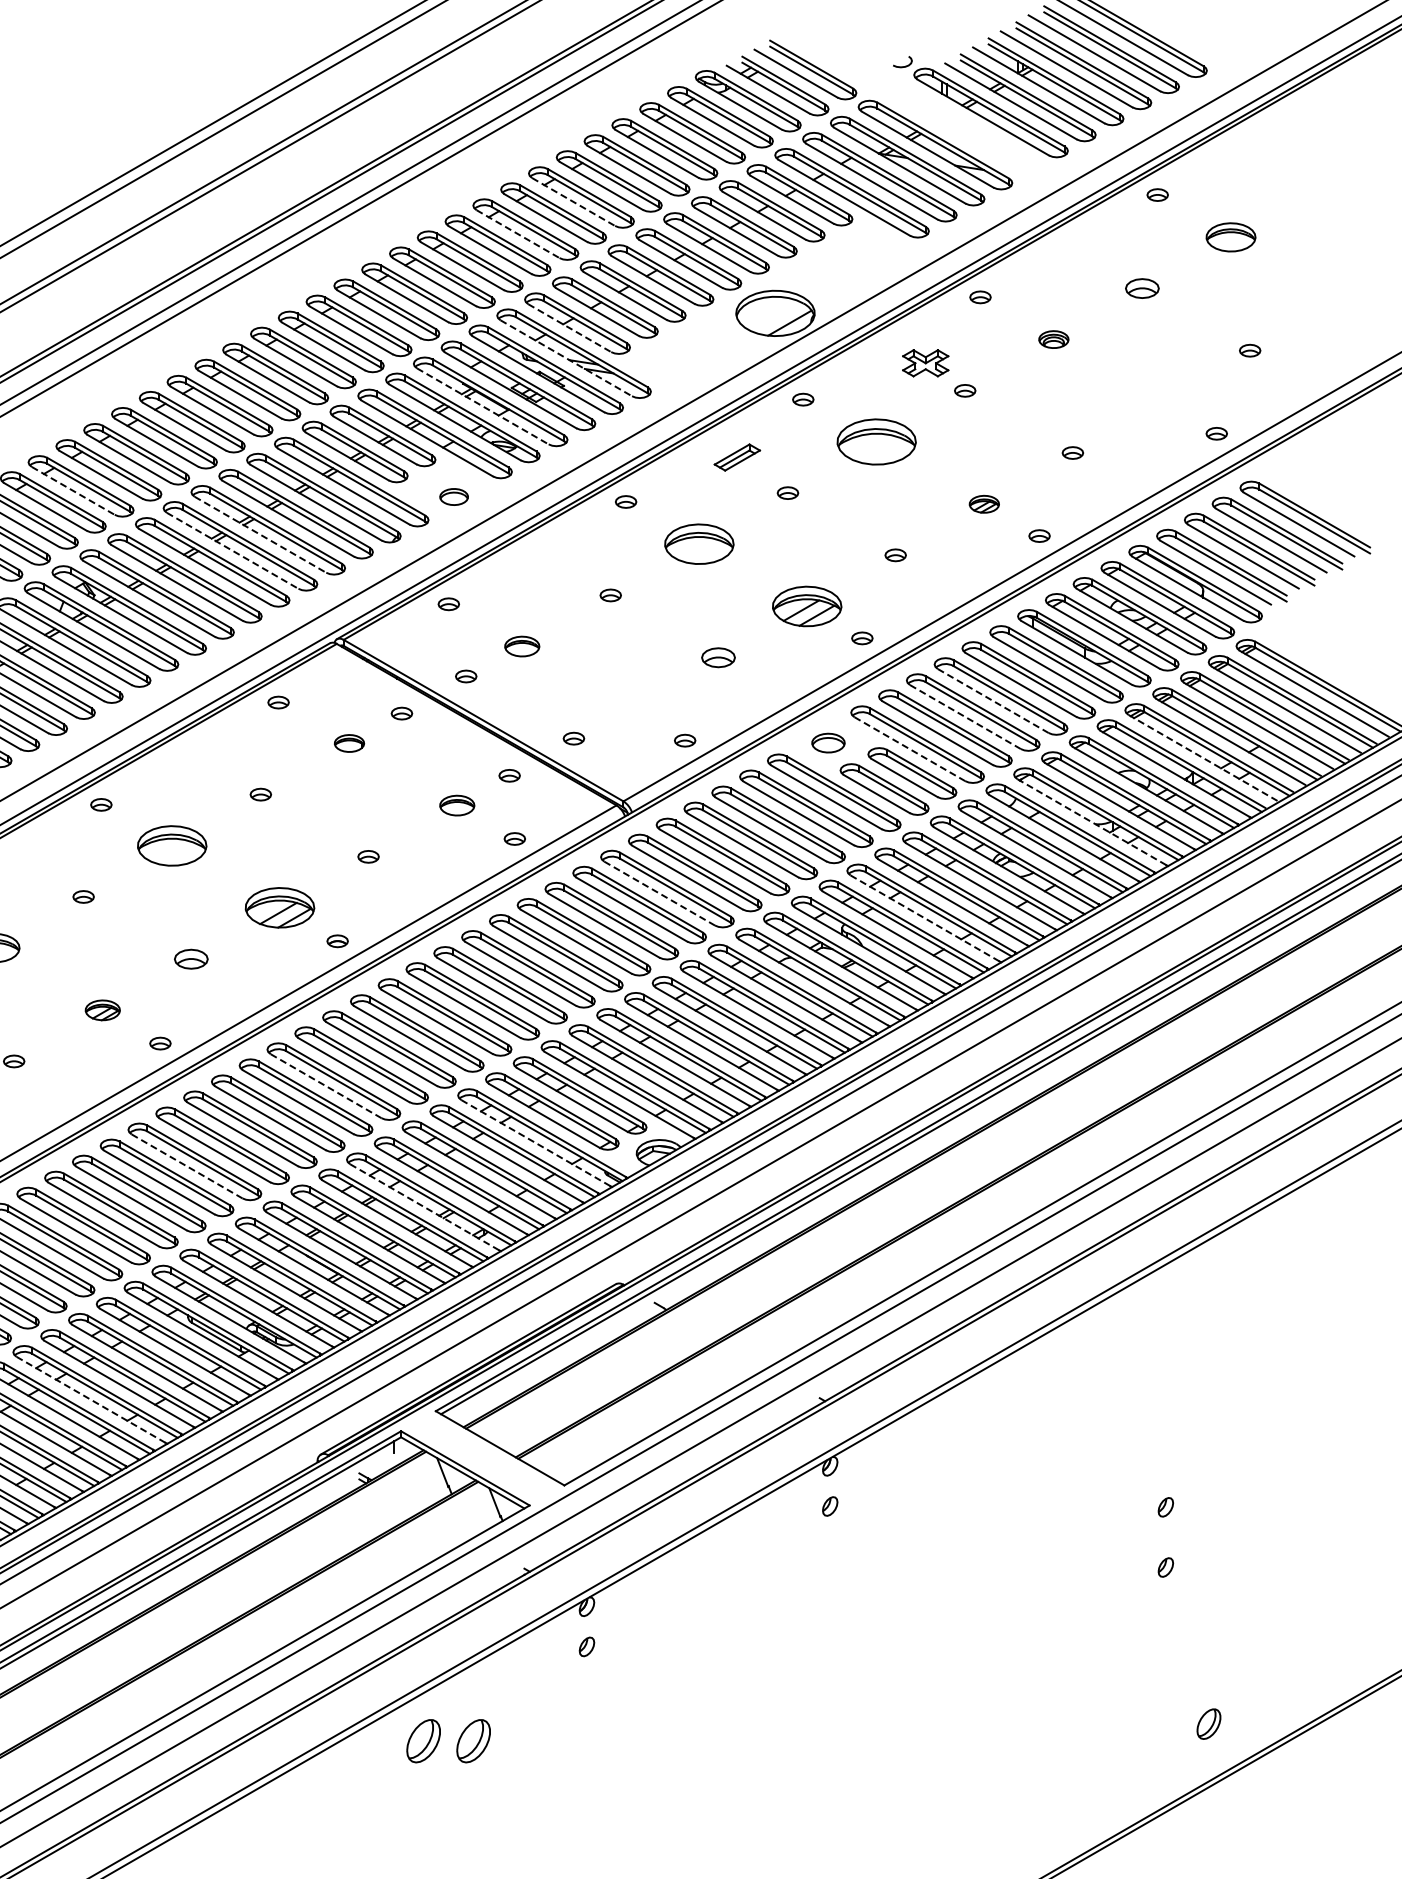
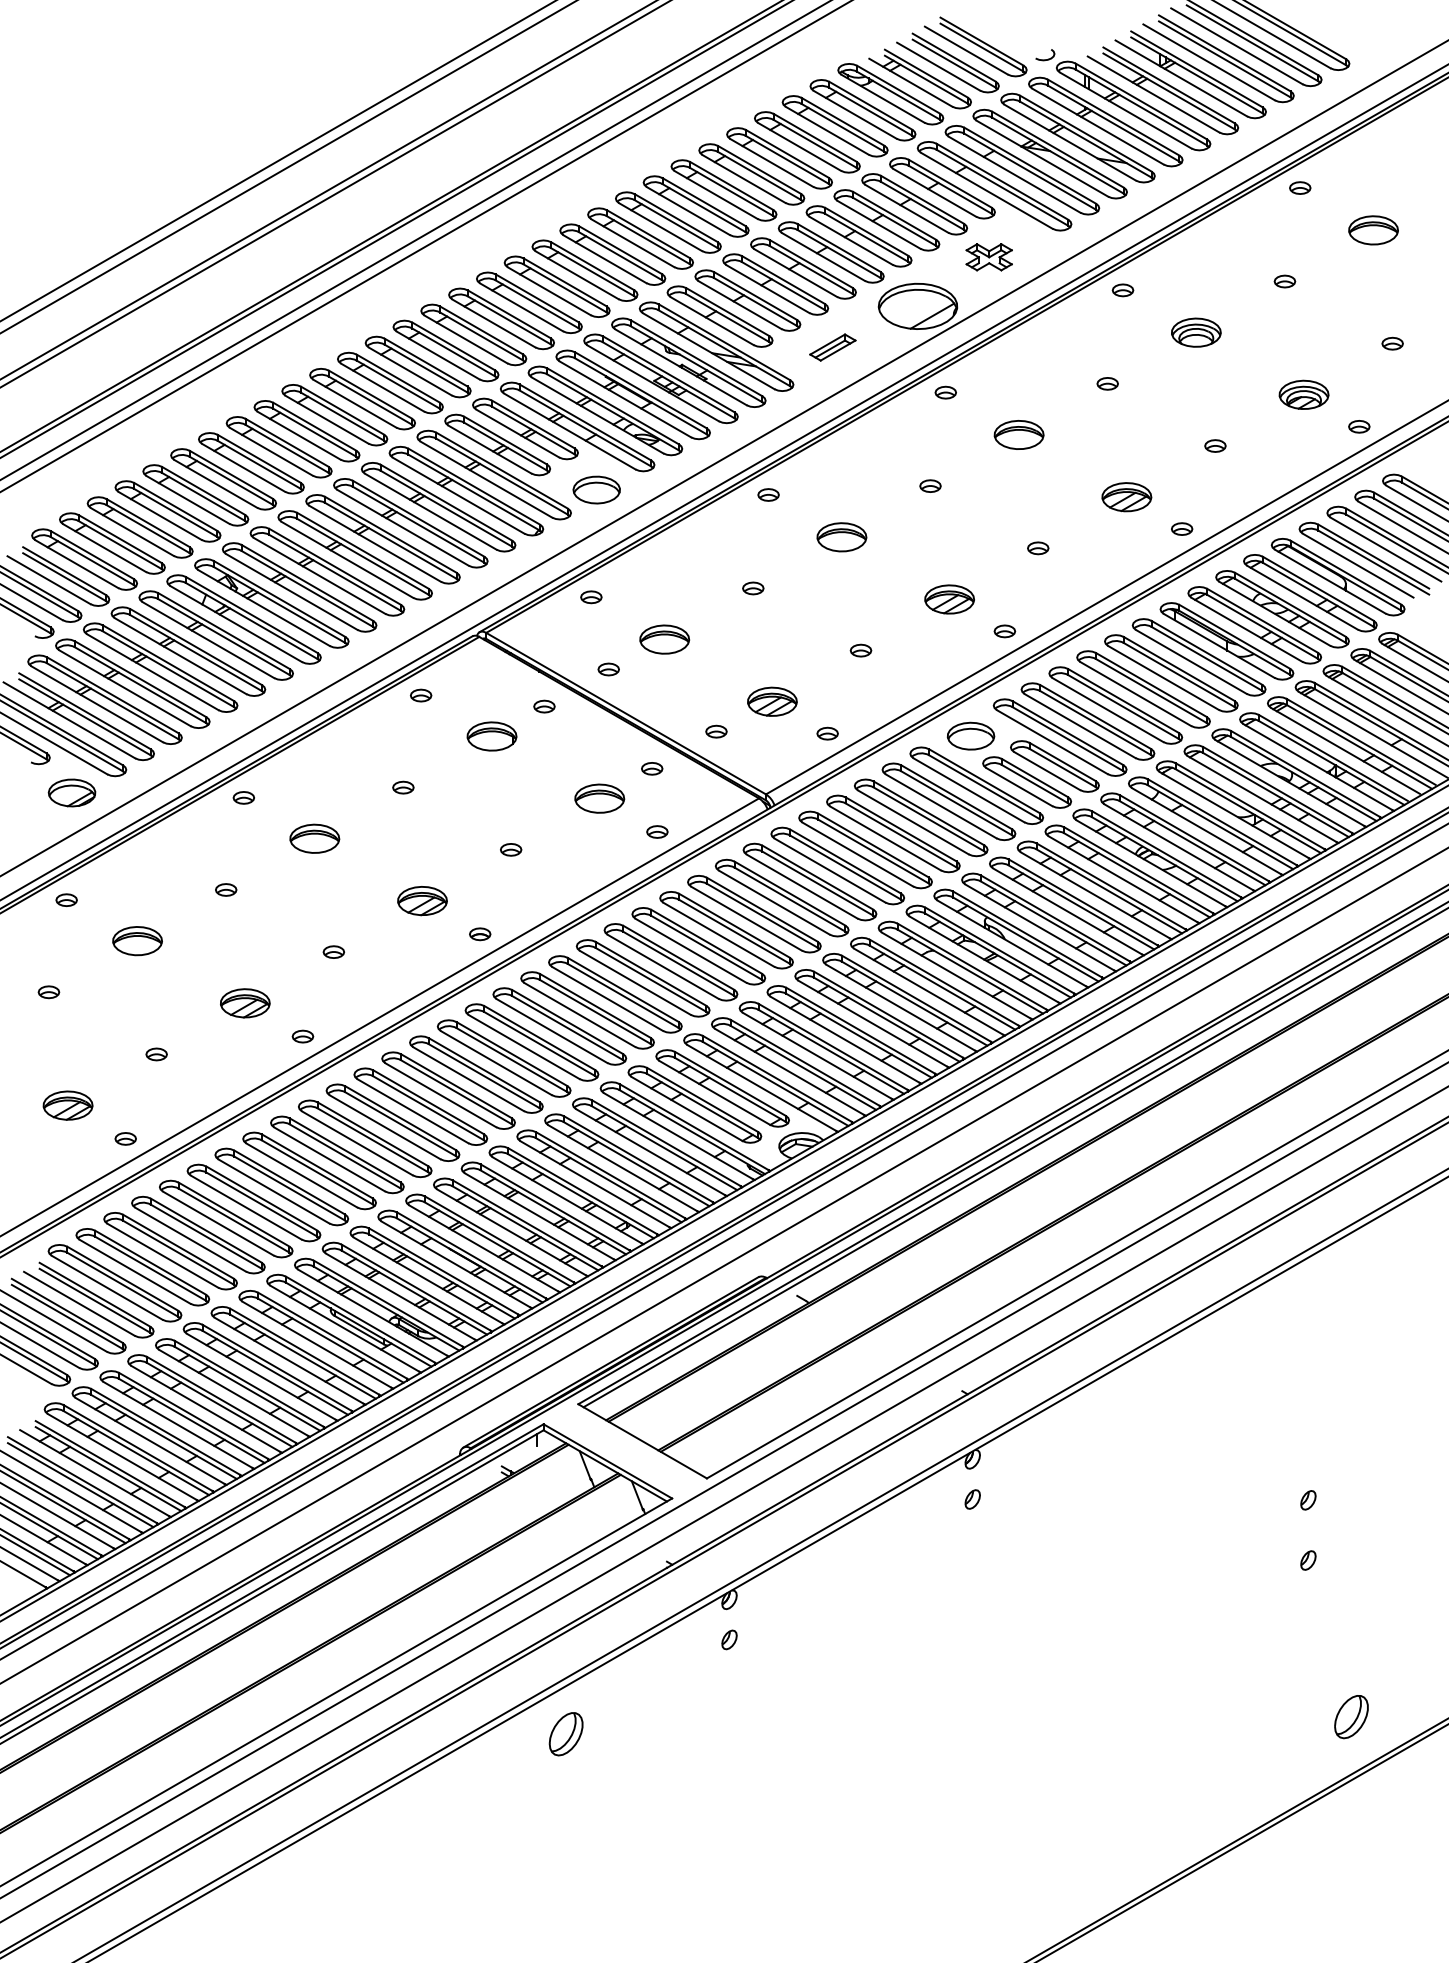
part: (910, 98) -> (1053, 91), added
line: (573, 202) -> (716, 195), dashed -> solid
line: (517, 234) -> (660, 227), dashed -> solid
part: (1141, 288) -> (1284, 281), size x0.62
line: (569, 328) -> (712, 321), dashed -> solid
part: (1053, 339) -> (1196, 332), size x1.67
line: (565, 358) -> (708, 351), dashed -> solid
part: (924, 363) -> (988, 257), moved
part: (1160, 401) -> (1303, 394), added
line: (482, 406) -> (625, 399), dashed -> solid
part: (875, 441) -> (1018, 434), size x0.62
part: (736, 457) -> (832, 347), moved
line: (72, 490) -> (215, 483), dashed -> solid
part: (453, 496) -> (596, 489), size x1.67
part: (983, 504) -> (1126, 497), size x1.67
line: (260, 534) -> (403, 527), dashed -> solid
part: (698, 544) -> (841, 537), size x0.71
line: (232, 550) -> (375, 543), dashed -> solid
part: (806, 606) -> (949, 599), size x0.71
part: (521, 646) -> (664, 639), size x1.43
part: (717, 657) -> (860, 650), size x0.62
line: (992, 701) -> (1135, 694), dashed -> solid
part: (629, 708) -> (772, 701), added
line: (964, 717) -> (1107, 710), dashed -> solid
part: (827, 742) -> (970, 735), size x1.43
part: (348, 743) -> (491, 736), size x1.67
line: (909, 749) -> (1052, 742), dashed -> solid
line: (1202, 758) -> (1345, 751), dashed -> solid
part: (456, 805) -> (599, 798), size x1.43
line: (1091, 822) -> (1234, 815), dashed -> solid
part: (171, 845) -> (314, 838), size x0.71
line: (659, 893) -> (802, 886), dashed -> solid
part: (279, 908) -> (422, 901), size x0.71
line: (925, 918) -> (1068, 911), dashed -> solid
part: (190, 958) -> (333, 951), size x0.62
part: (102, 1010) -> (245, 1003), size x1.43
line: (325, 1086) -> (468, 1079), dashed -> solid
line: (535, 1143) -> (678, 1136), dashed -> solid
line: (186, 1166) -> (329, 1159), dashed -> solid
line: (424, 1207) -> (567, 1200), dashed -> solid
line: (91, 1400) -> (234, 1393), dashed -> solid
part: (1208, 1724) -> (1351, 1717), size x1.43
part: (472, 1741) -> (615, 1734), removed

